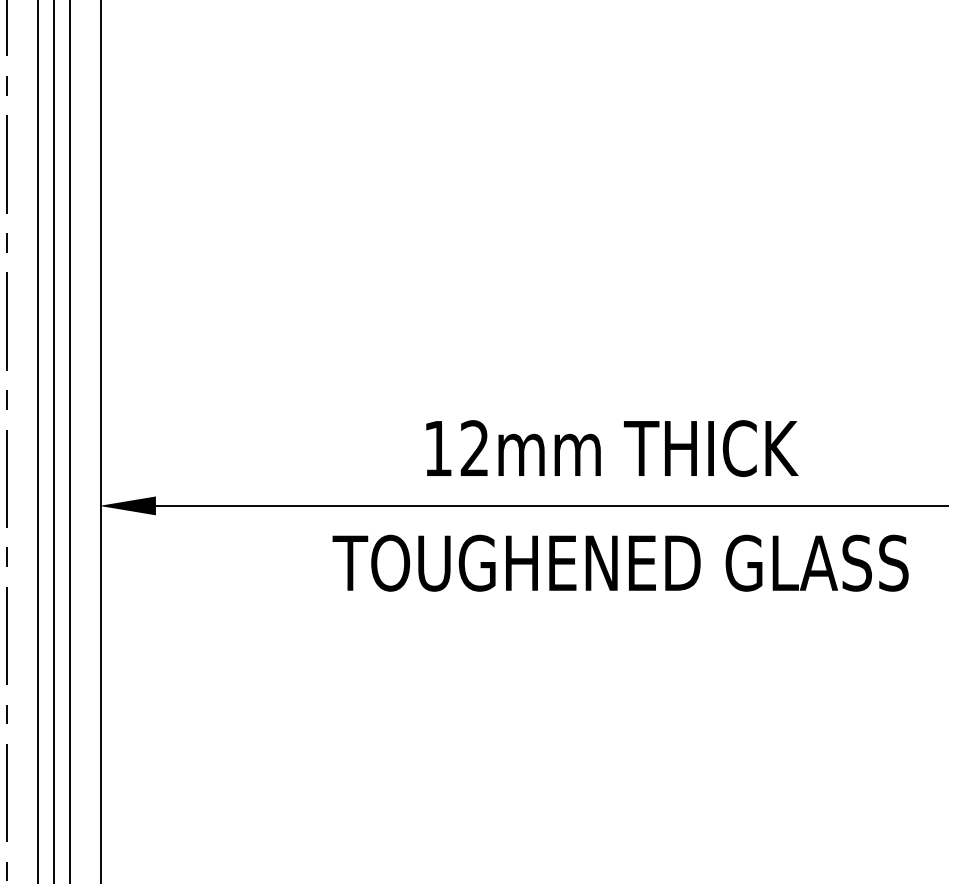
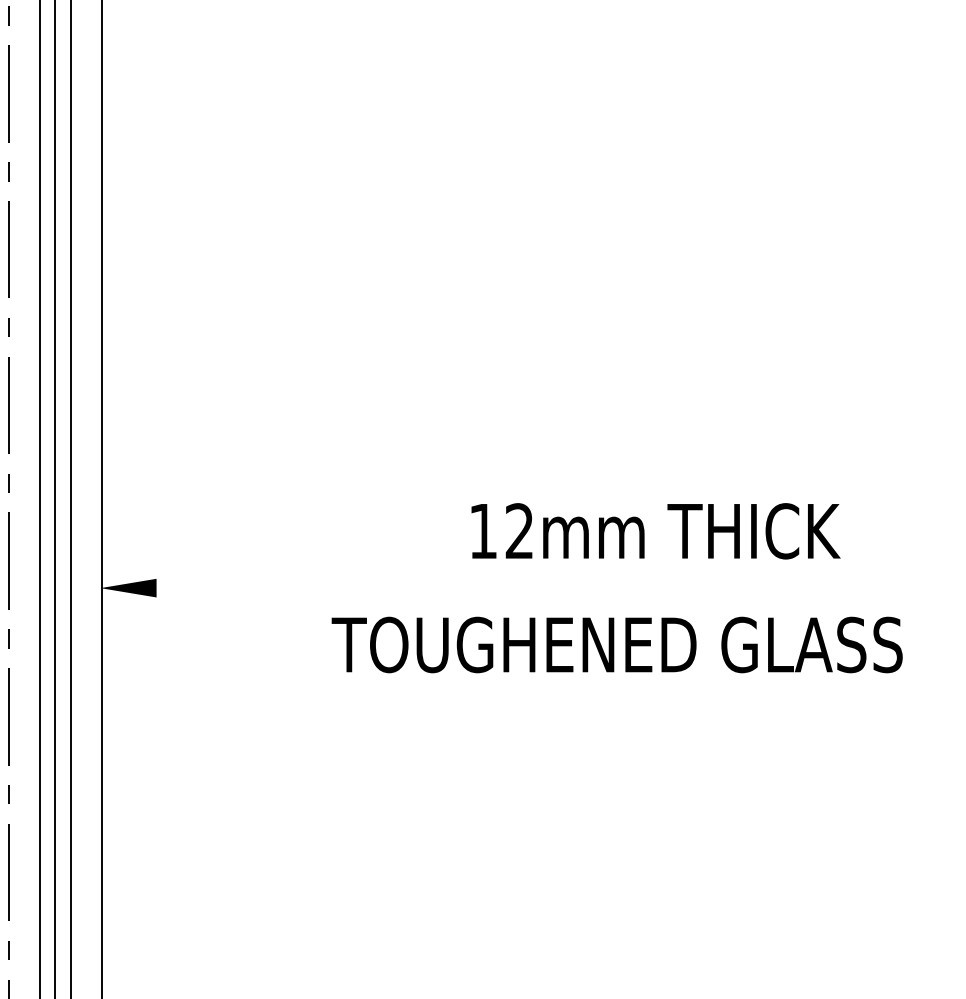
text: (611, 448) -> (655, 531), moved
line: (551, 506) -> (548, 588), removed

